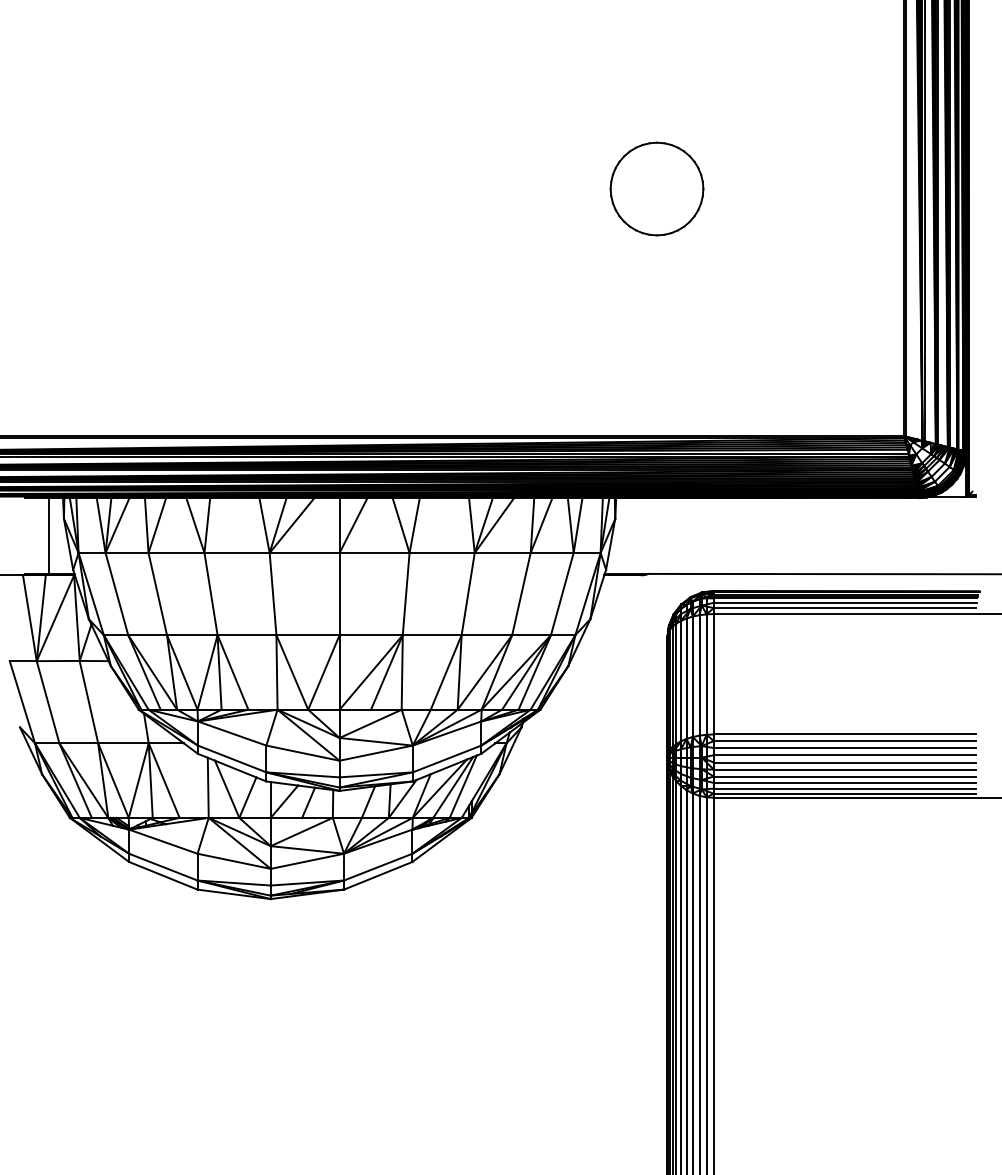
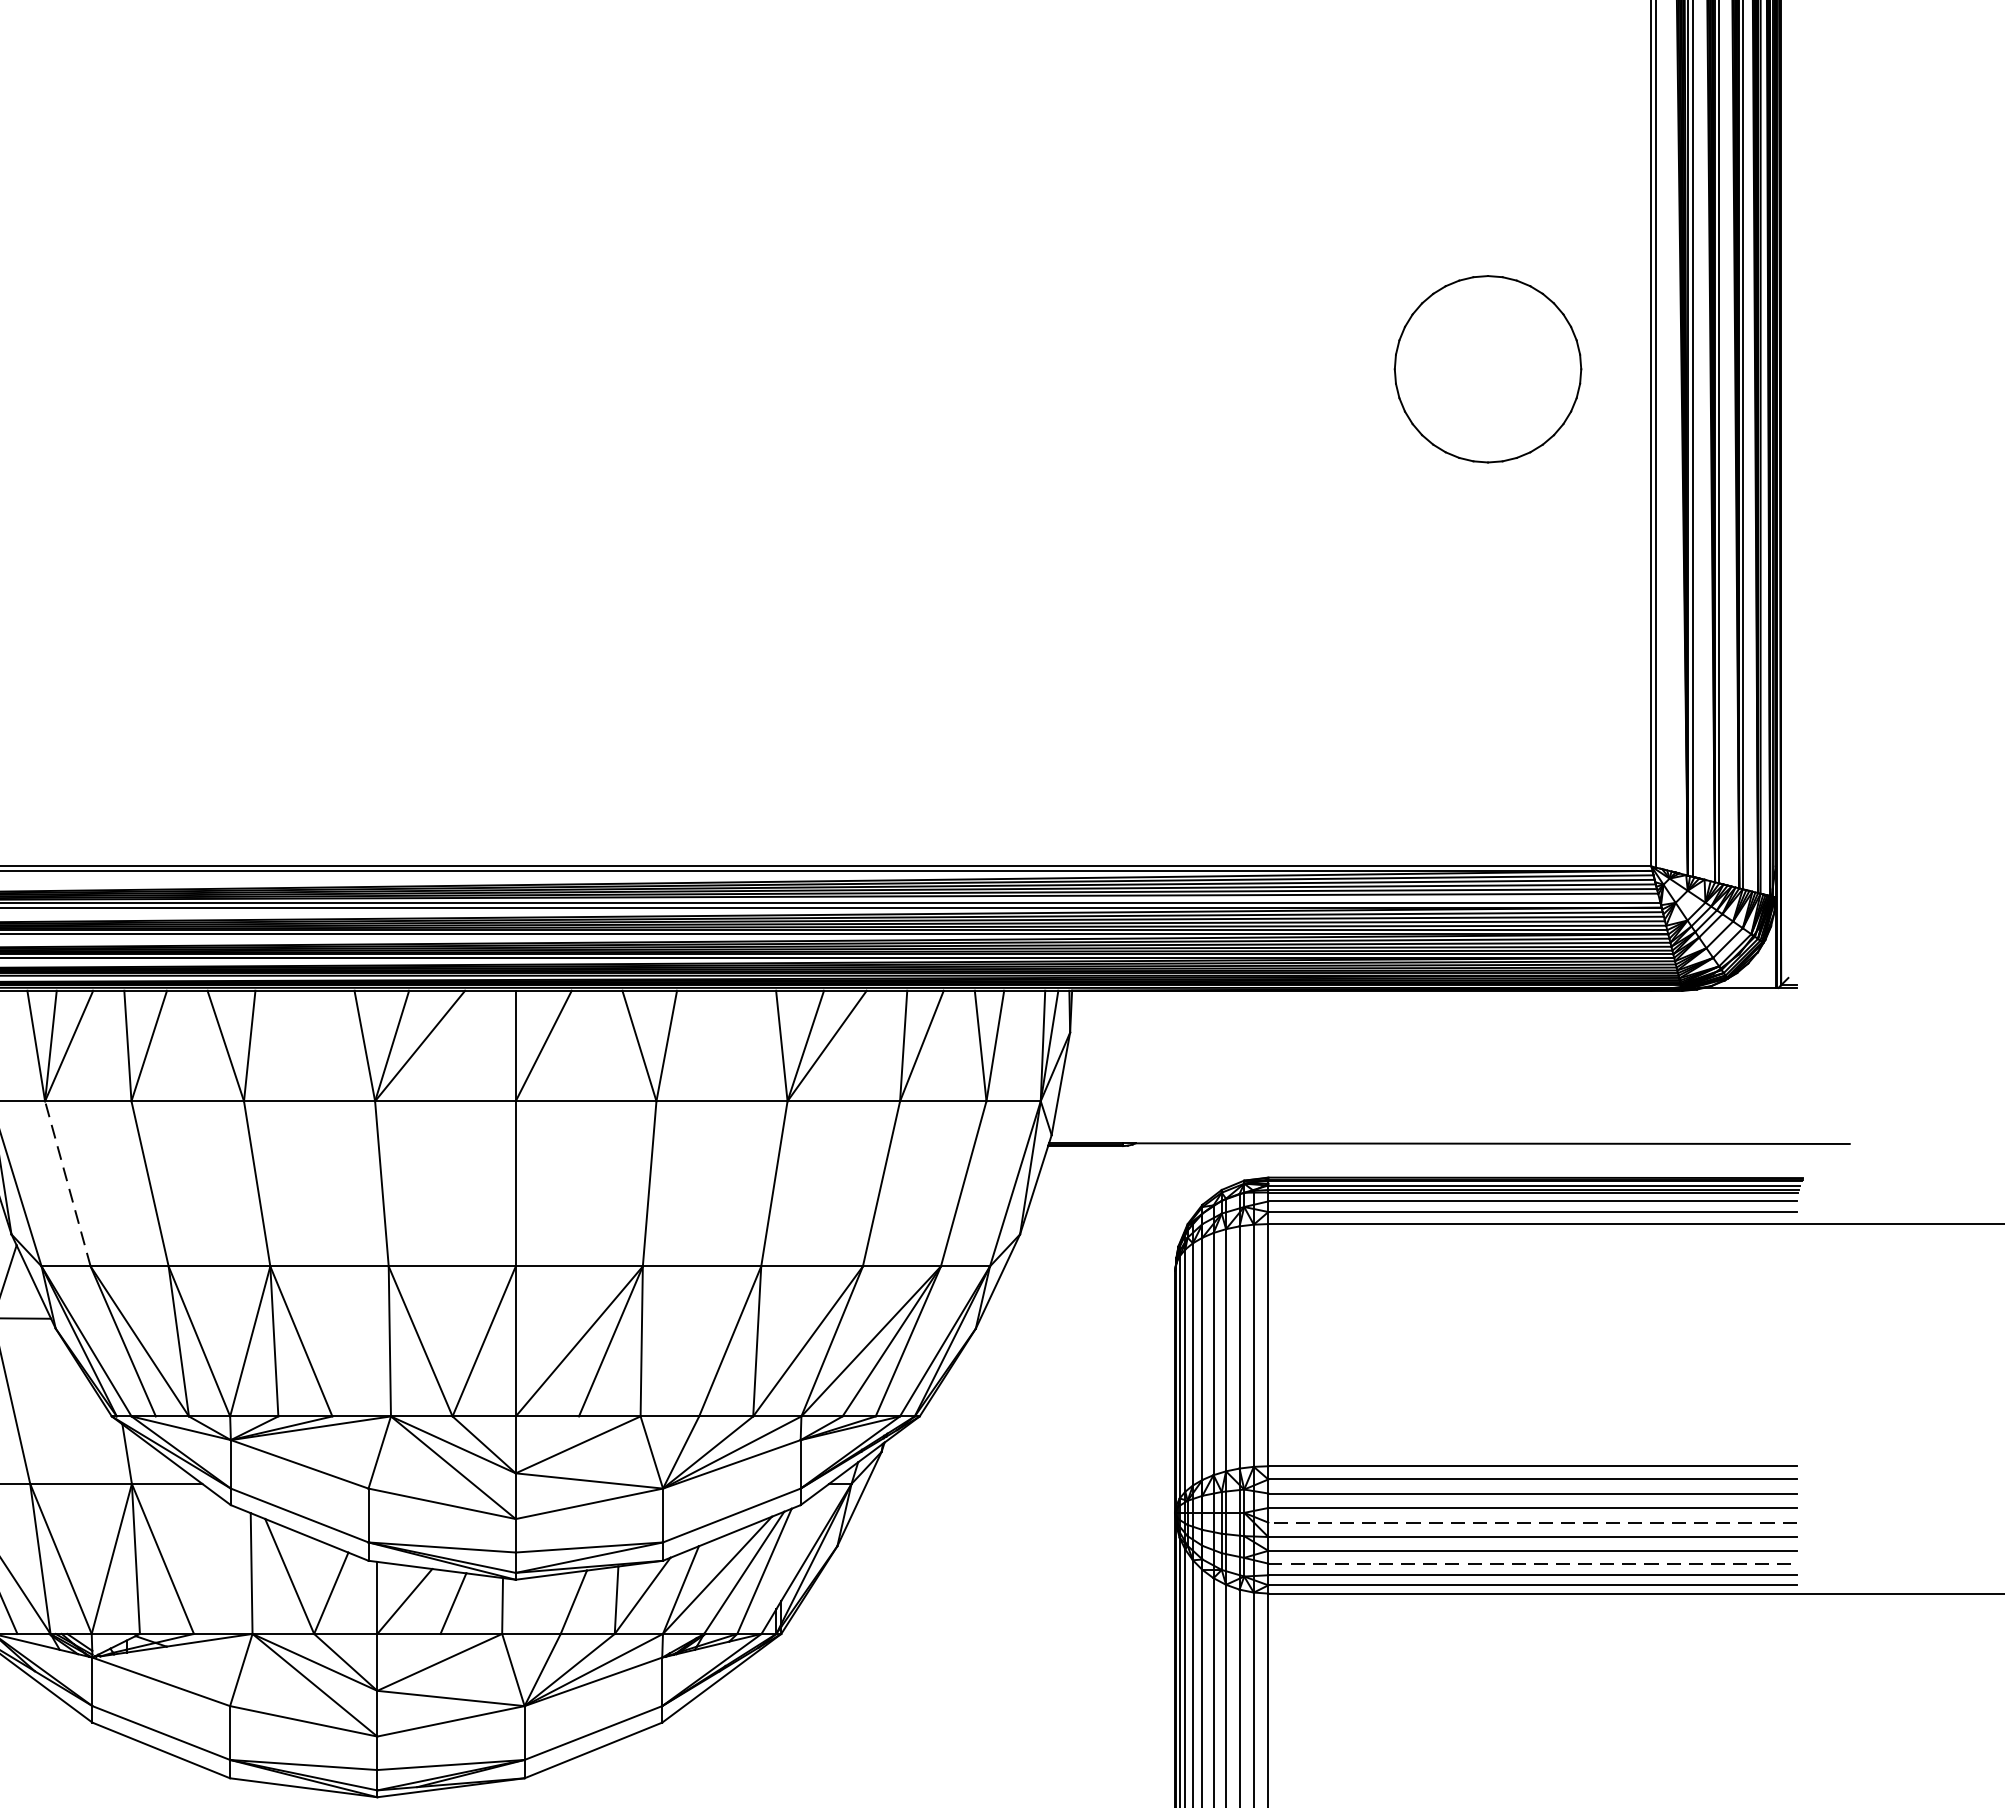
part: (656, 188) -> (1486, 368), moved
line: (116, 594) -> (67, 1184), solid -> dashed
line: (844, 762) -> (1531, 1522), solid -> dashed
line: (845, 782) -> (1533, 1562), solid -> dashed

